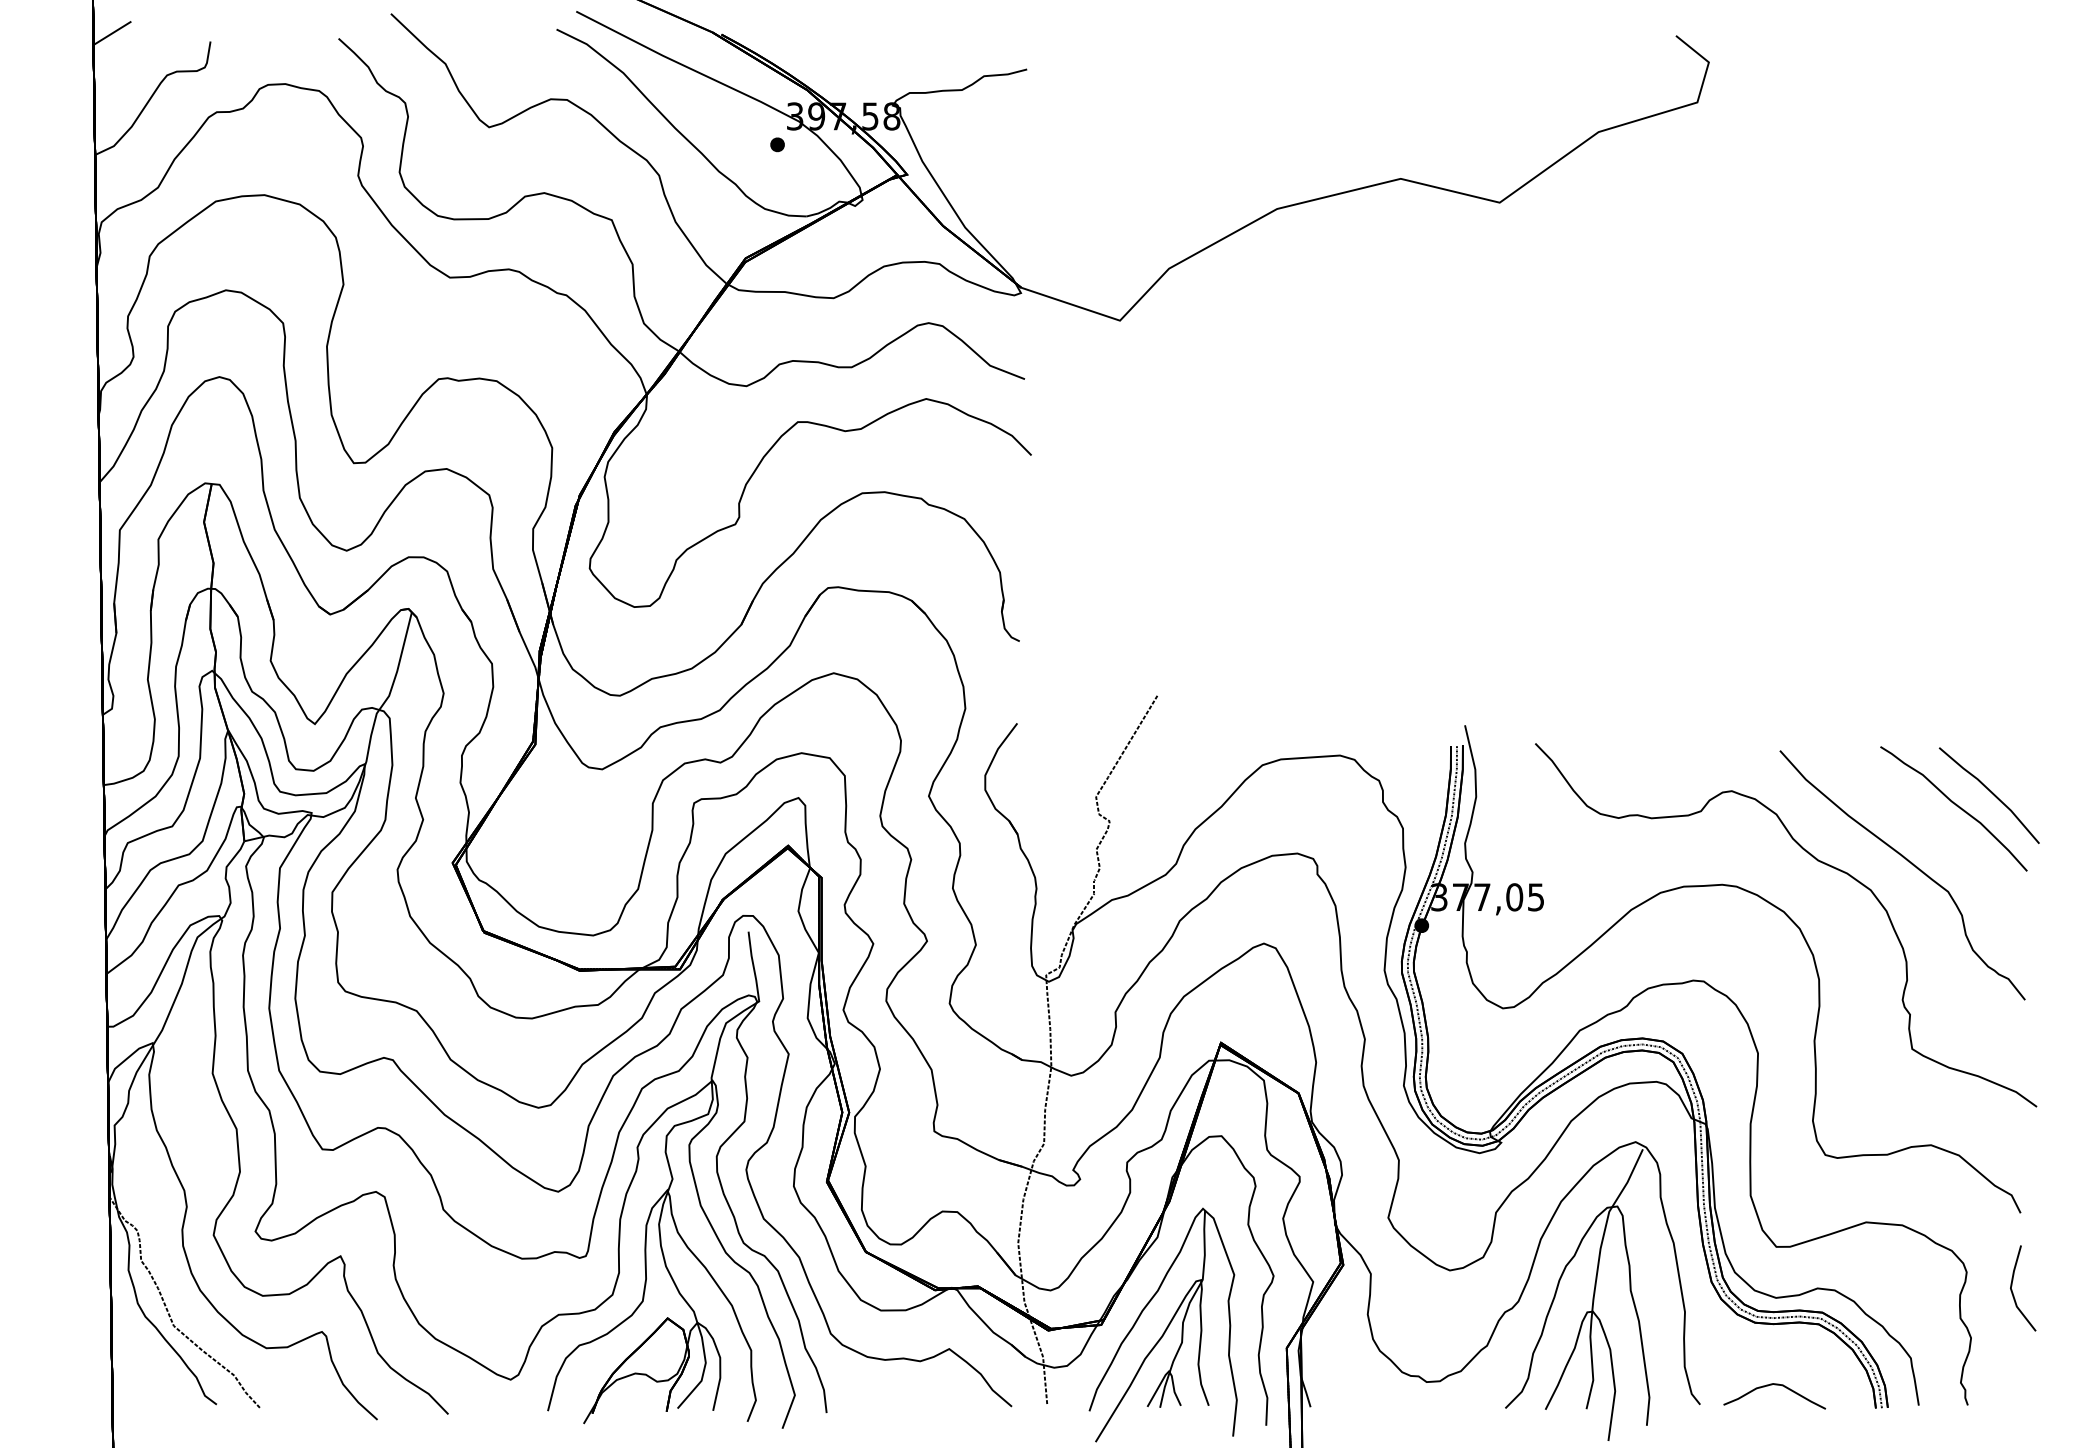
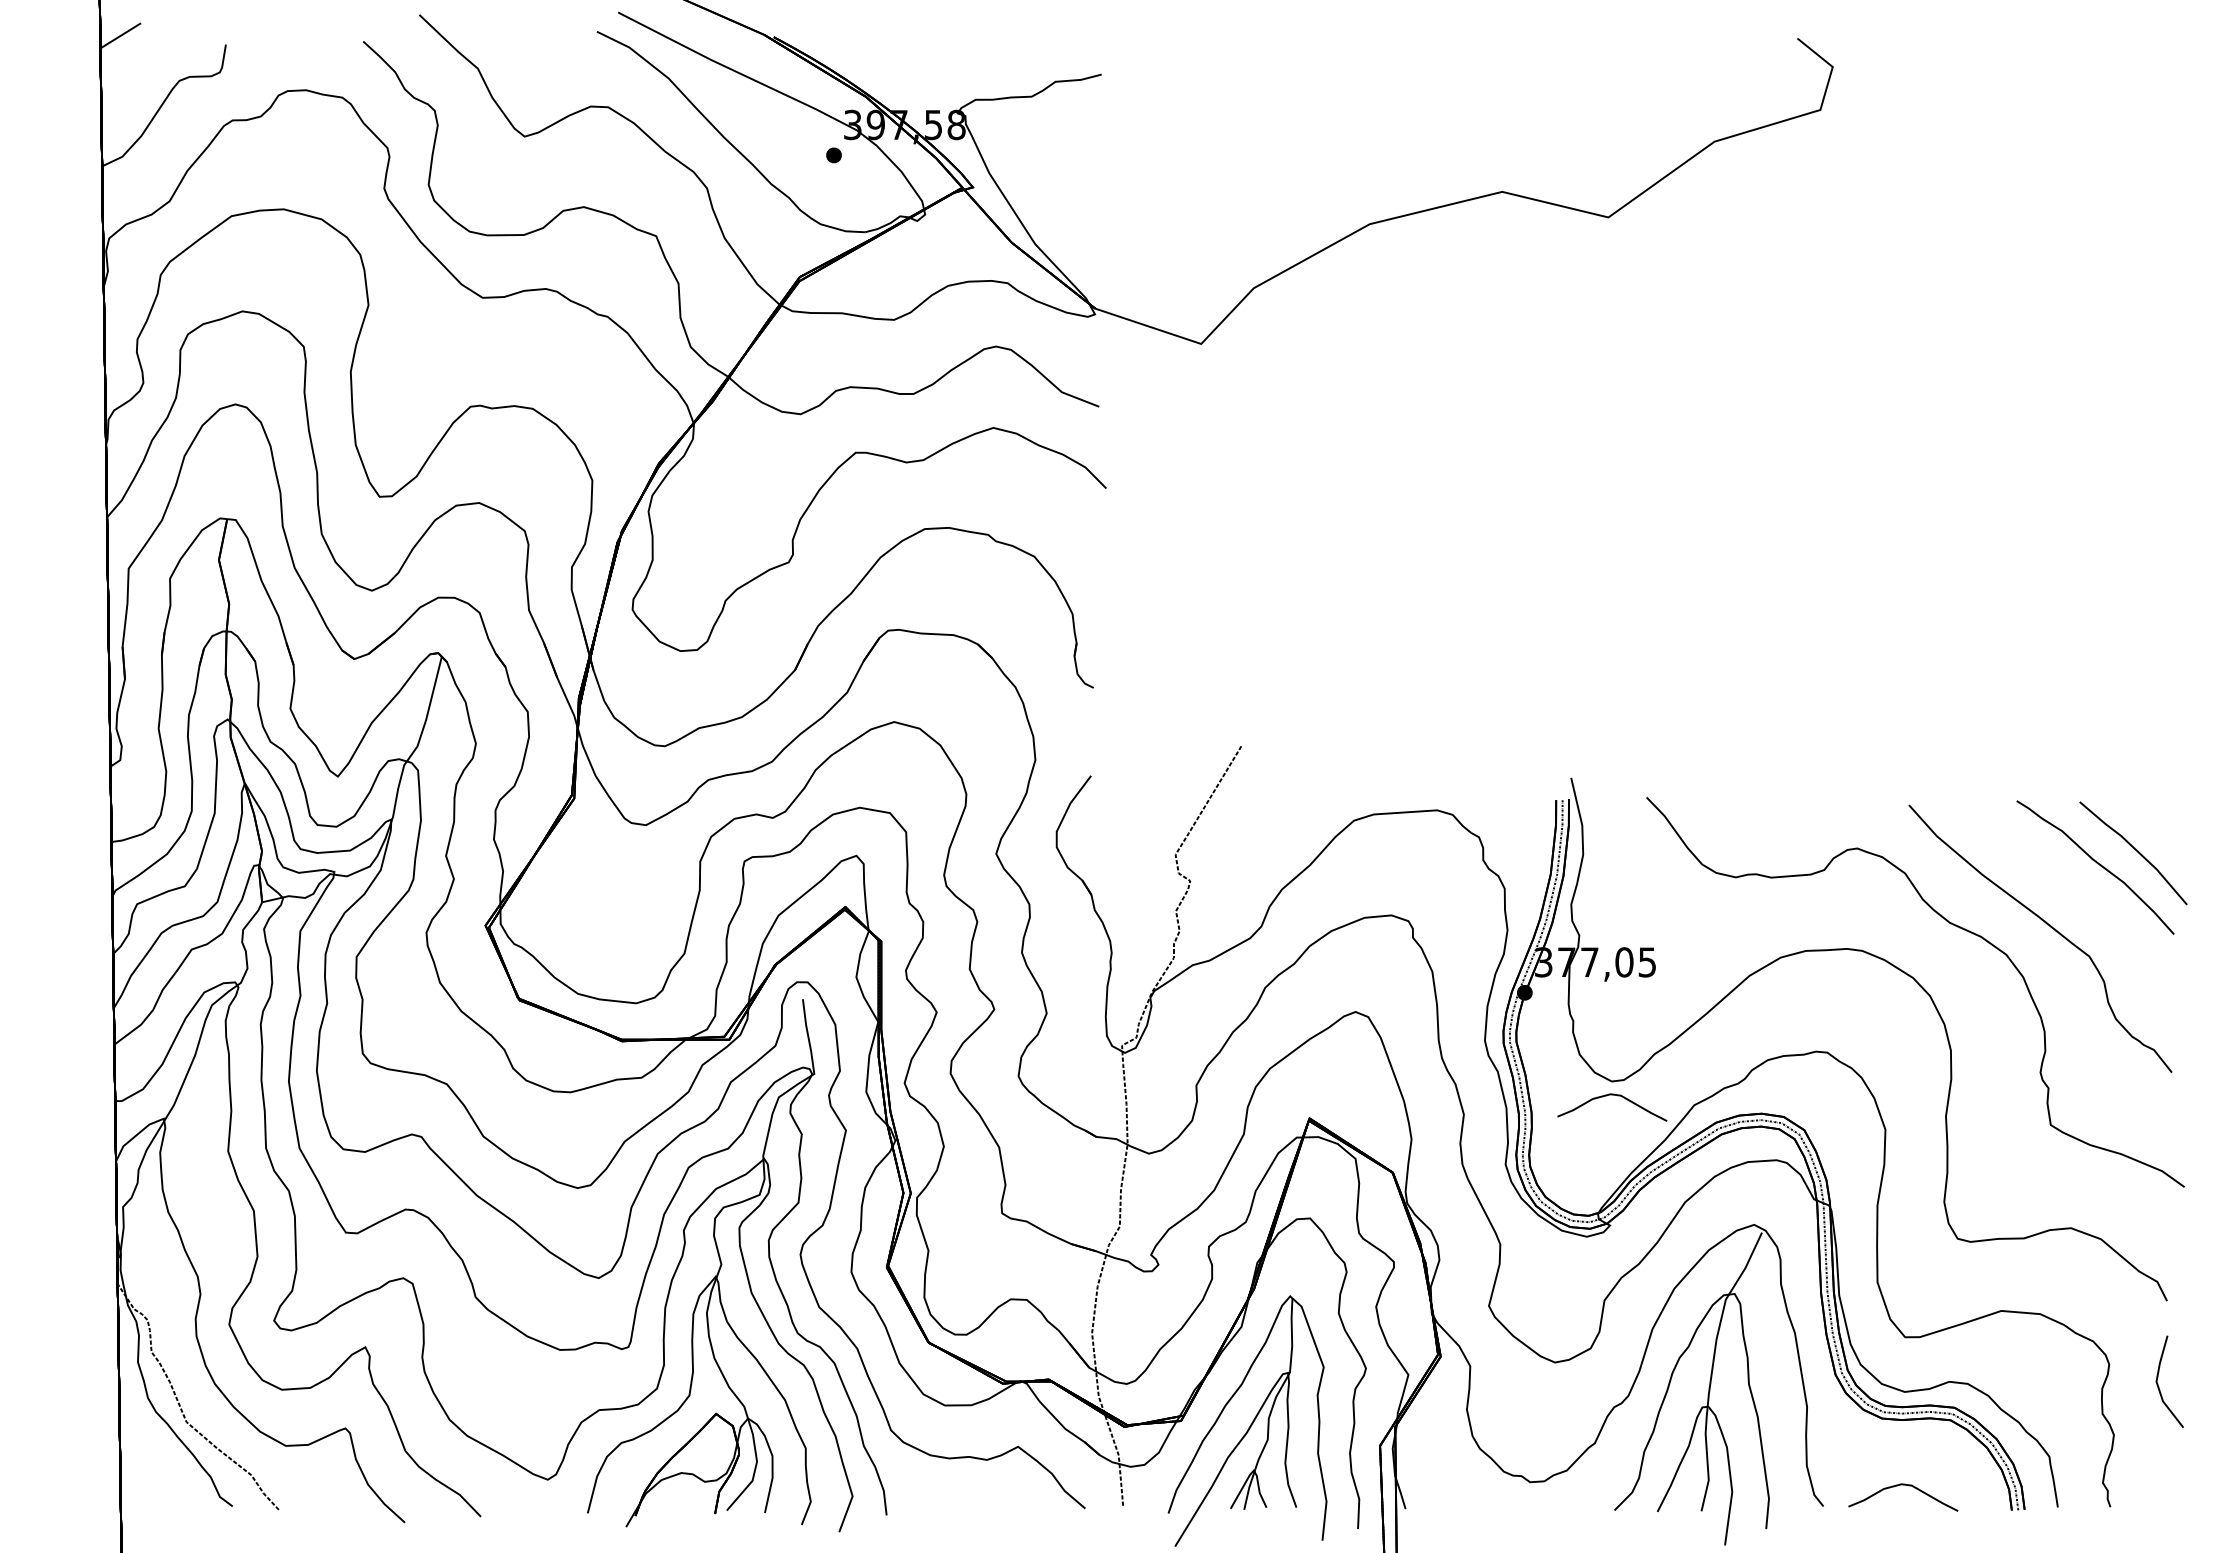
curve: (1503, 1021) -> (1612, 1095), added

